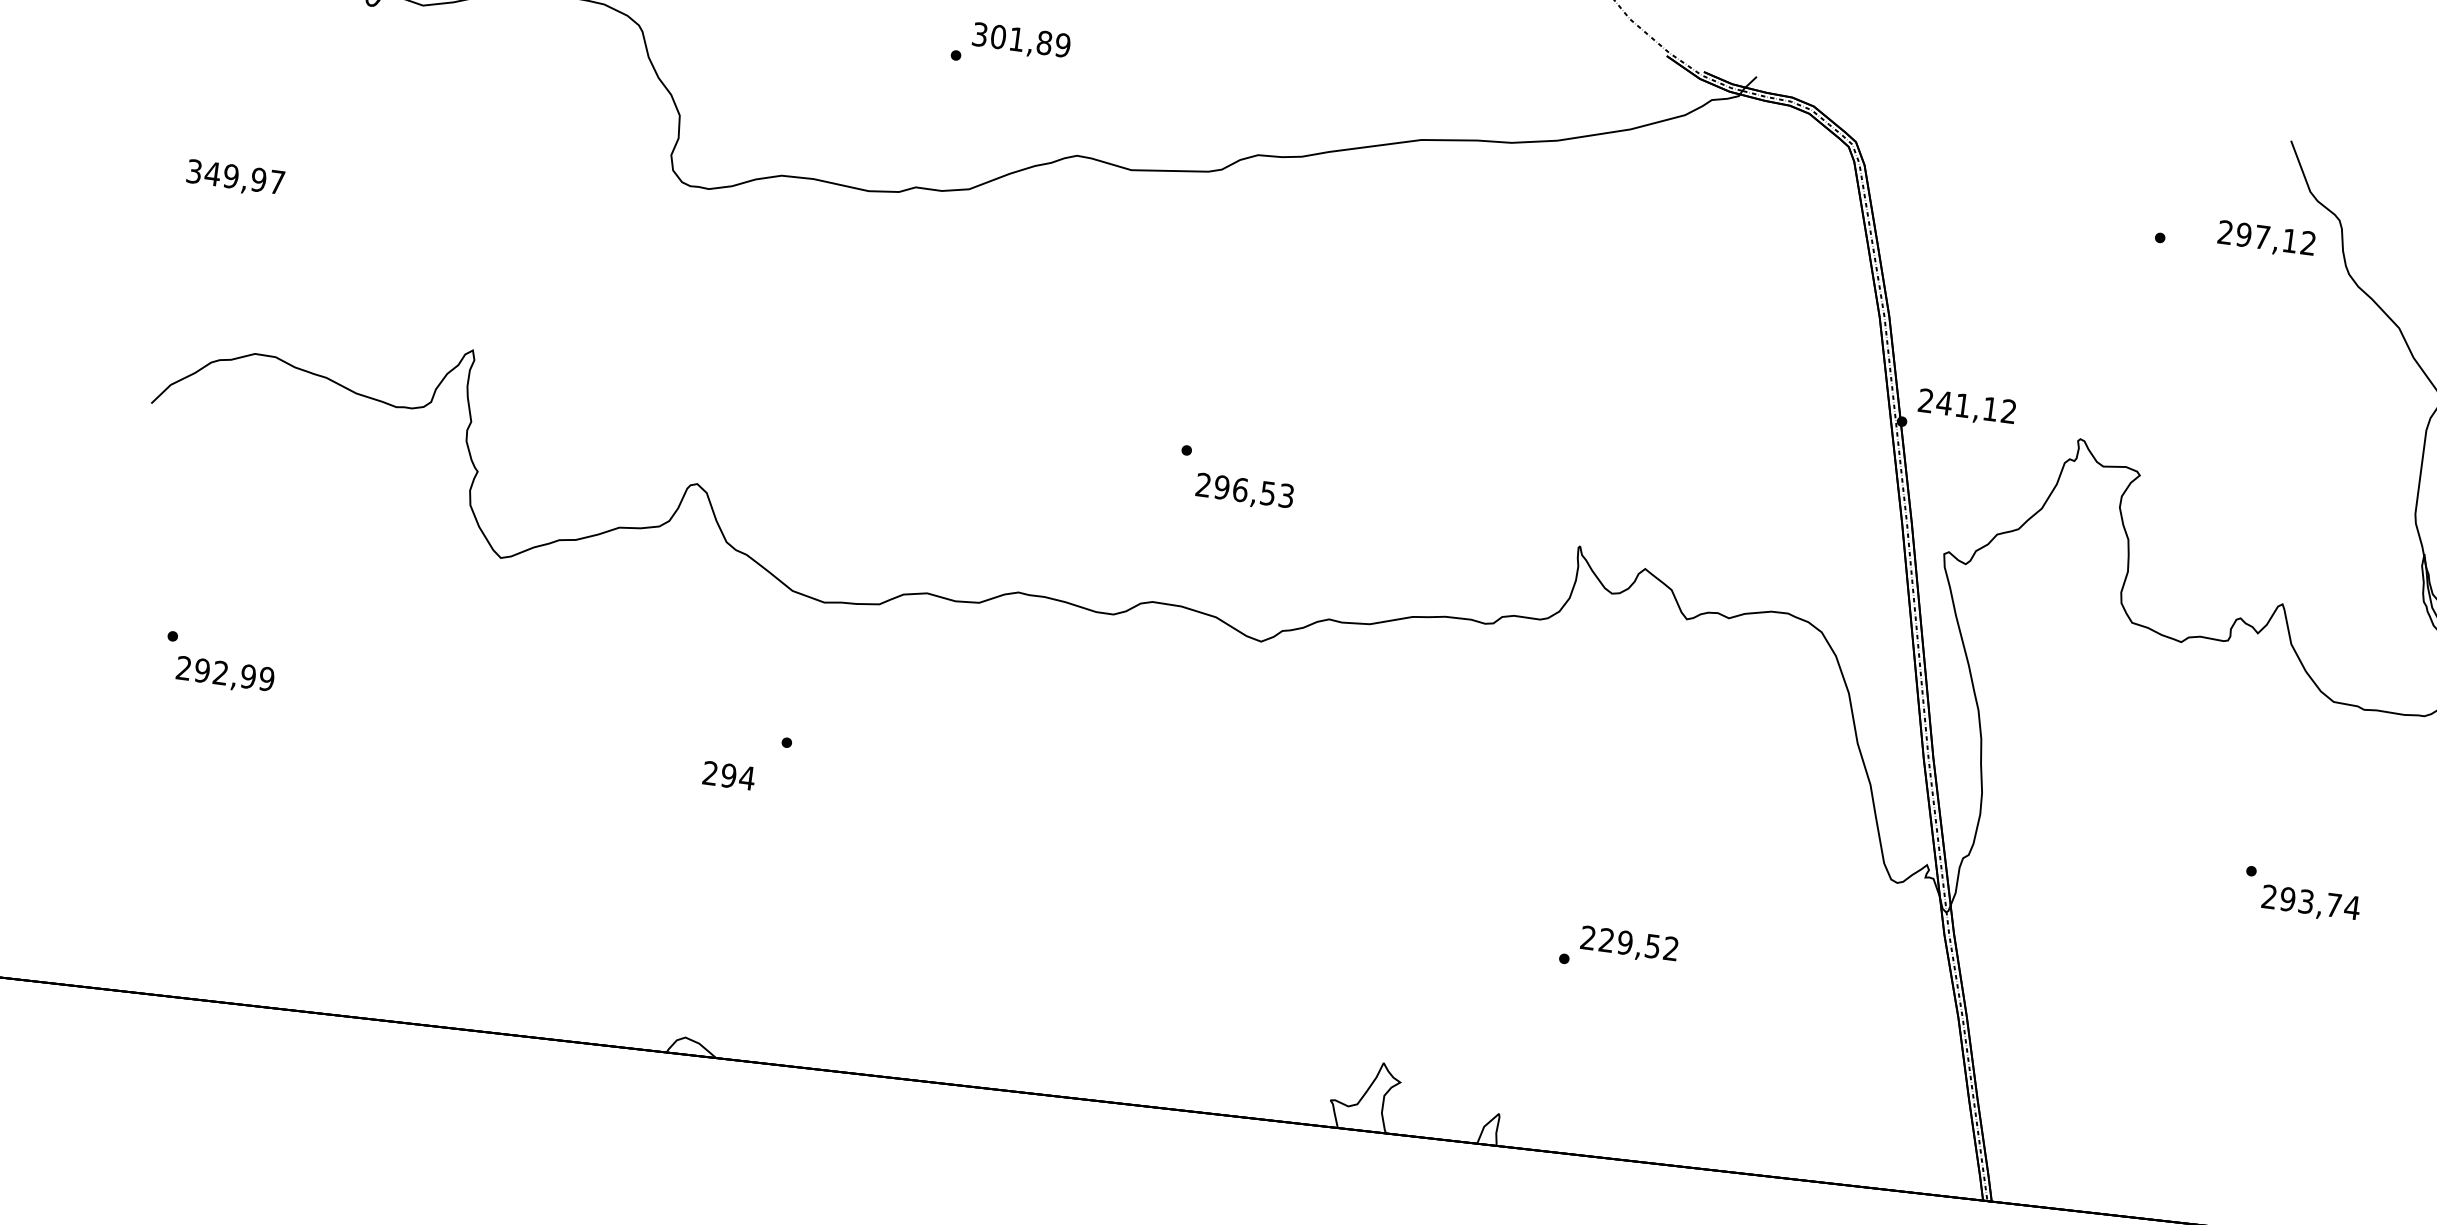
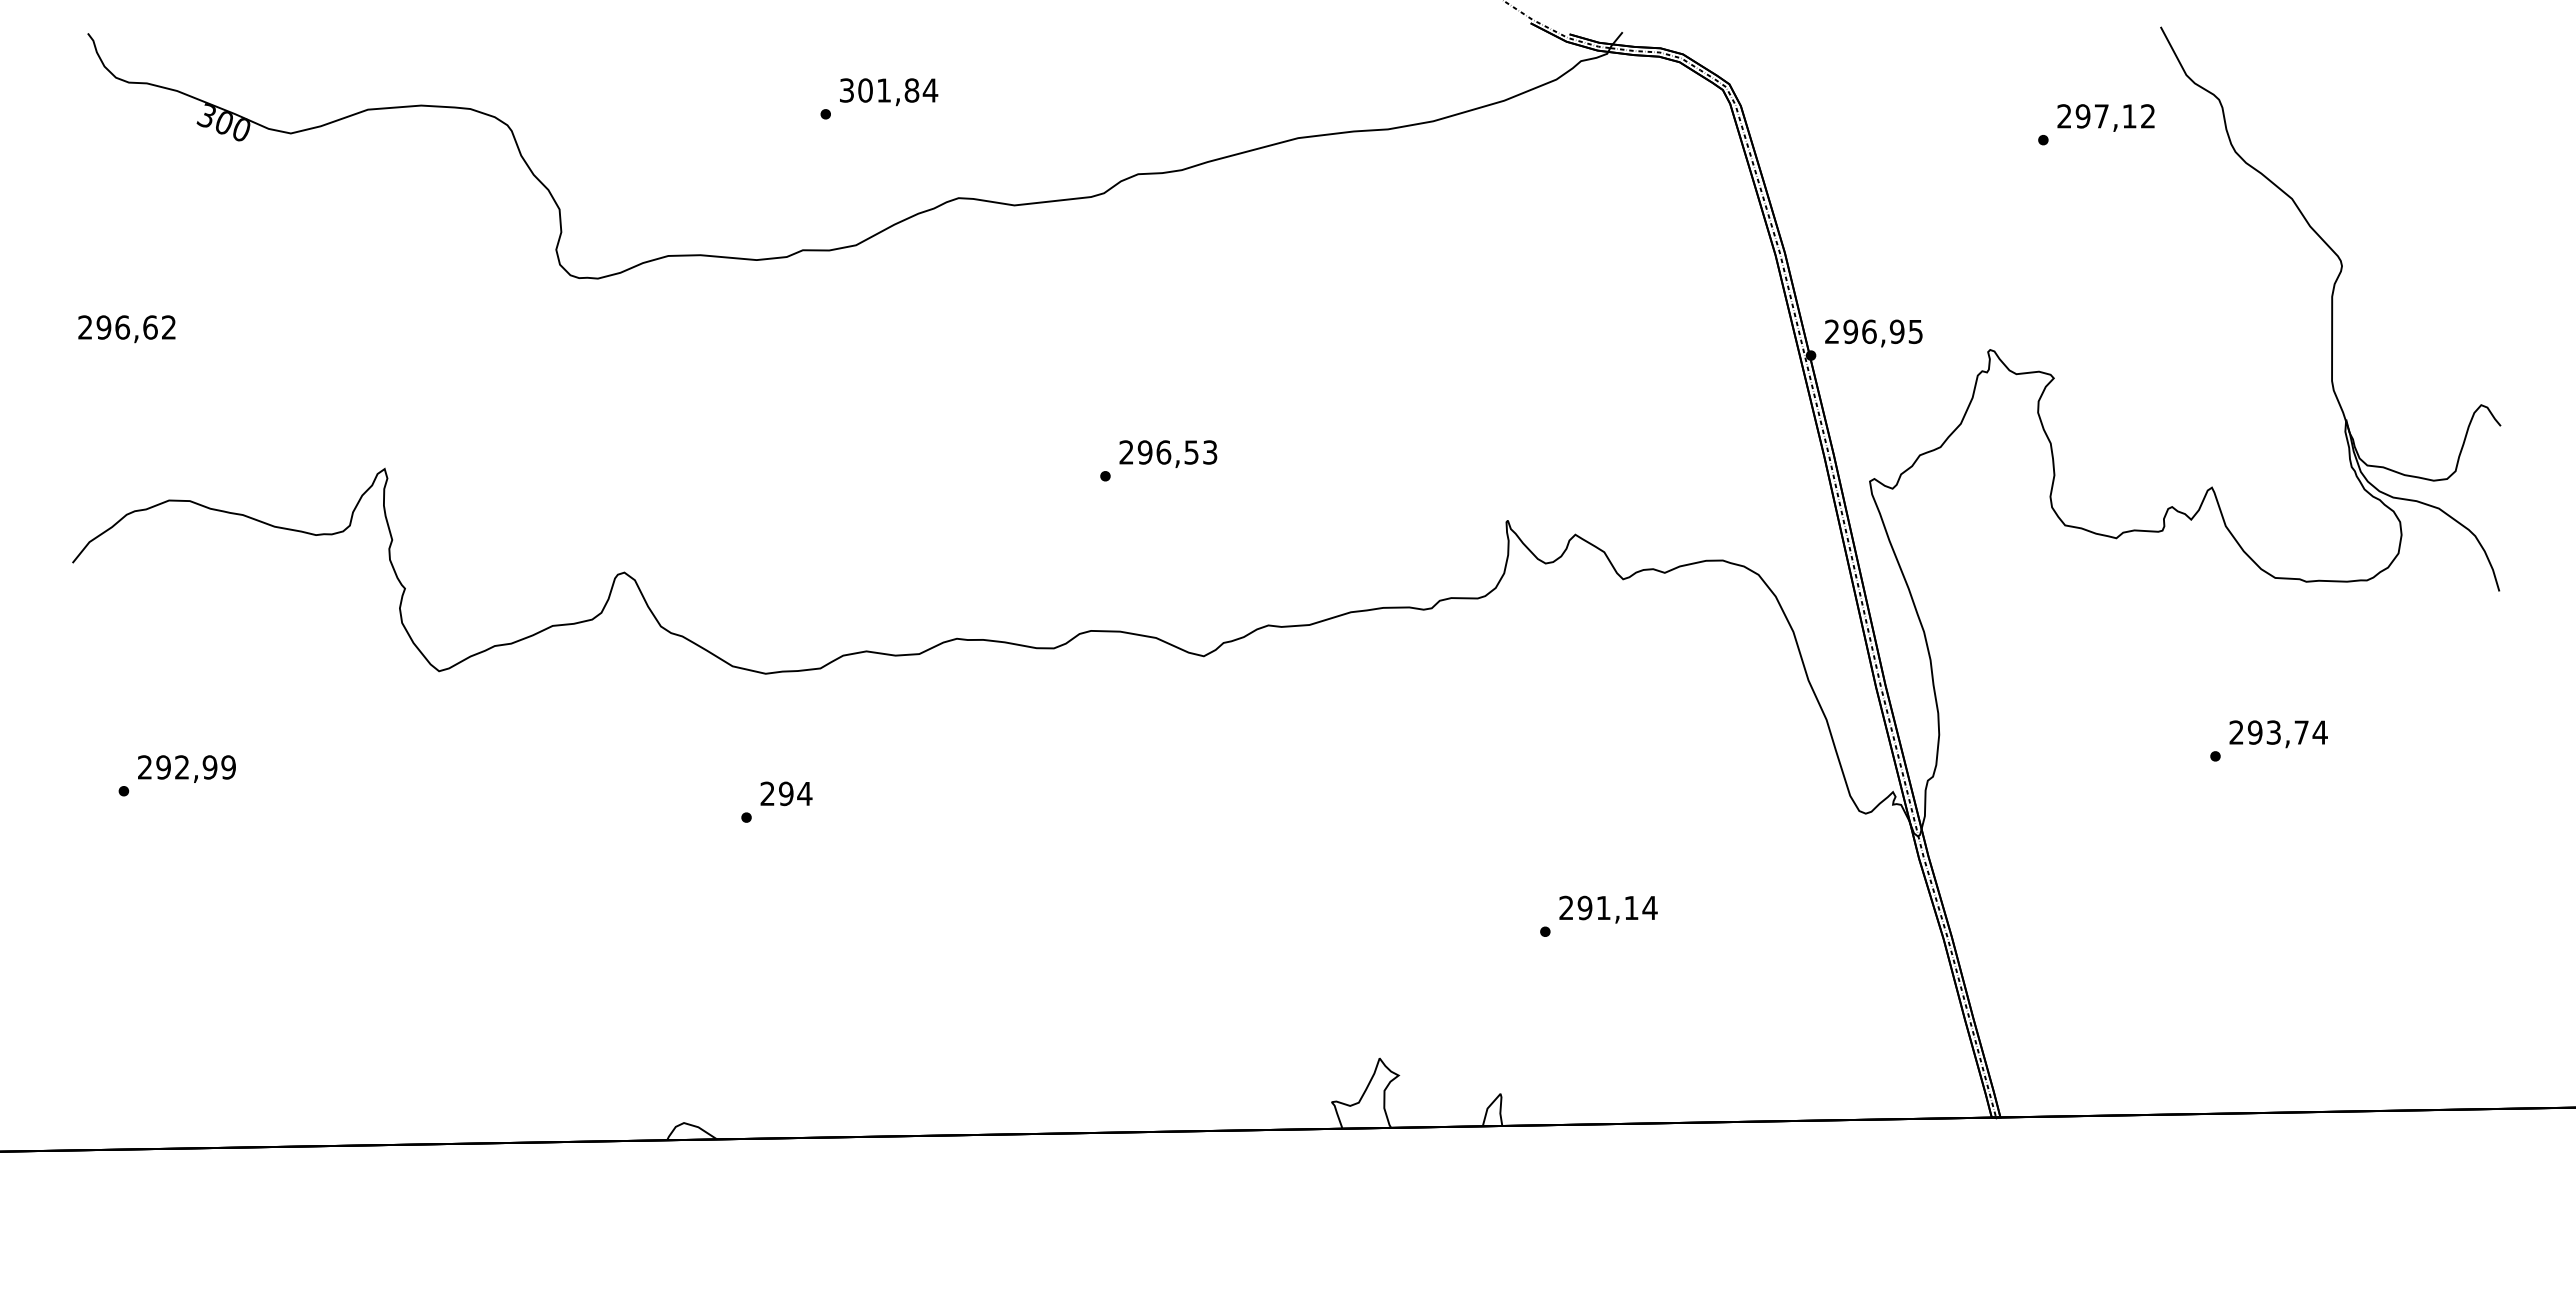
text: (1062, 45) -> (930, 90), 301,89 -> 301,84
text: (235, 176) -> (126, 327), 349,97 -> 296,62
text: (2266, 238) -> (2105, 117), moved
text: (1975, 406) -> (1882, 331), 241,12 -> 296,95
text: (1244, 491) -> (1168, 453), moved
text: (224, 674) -> (186, 768), moved
text: (729, 775) -> (786, 793), moved
text: (2310, 904) -> (2278, 734), moved
text: (1638, 944) -> (1617, 907), 229,52 -> 291,14

